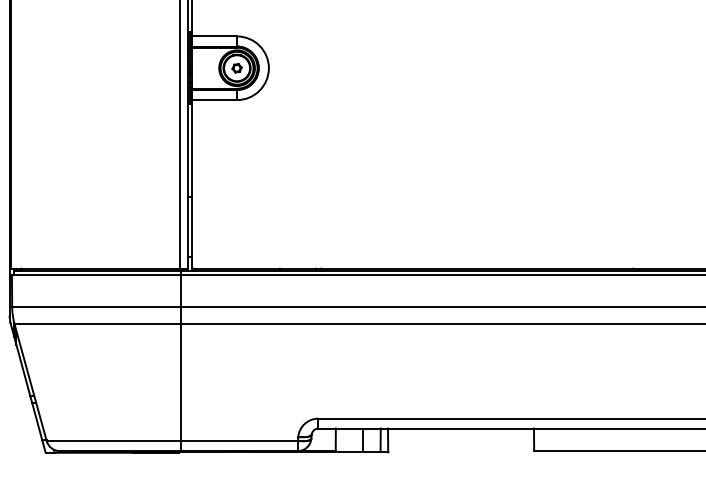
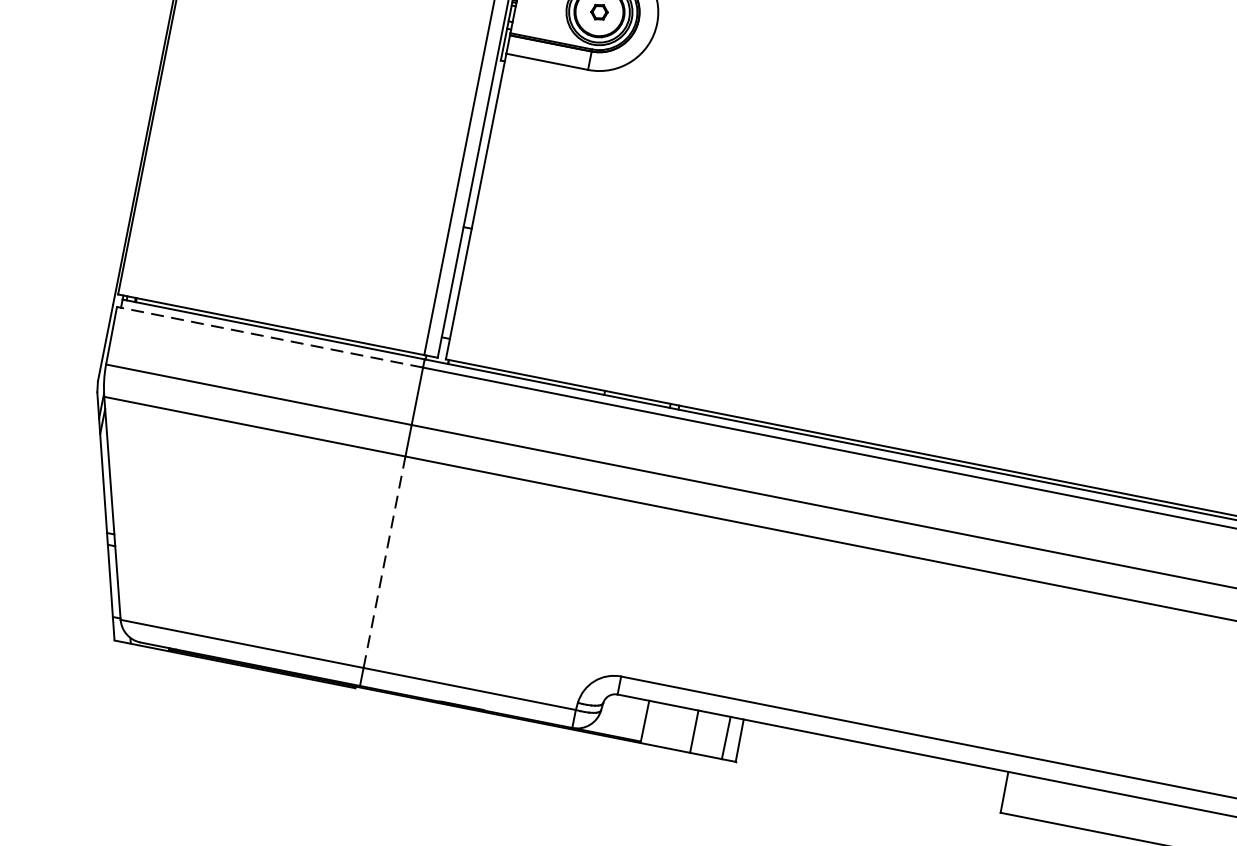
line: (95, 275) -> (268, 337), solid -> dashed
line: (180, 382) -> (384, 561), solid -> dashed

